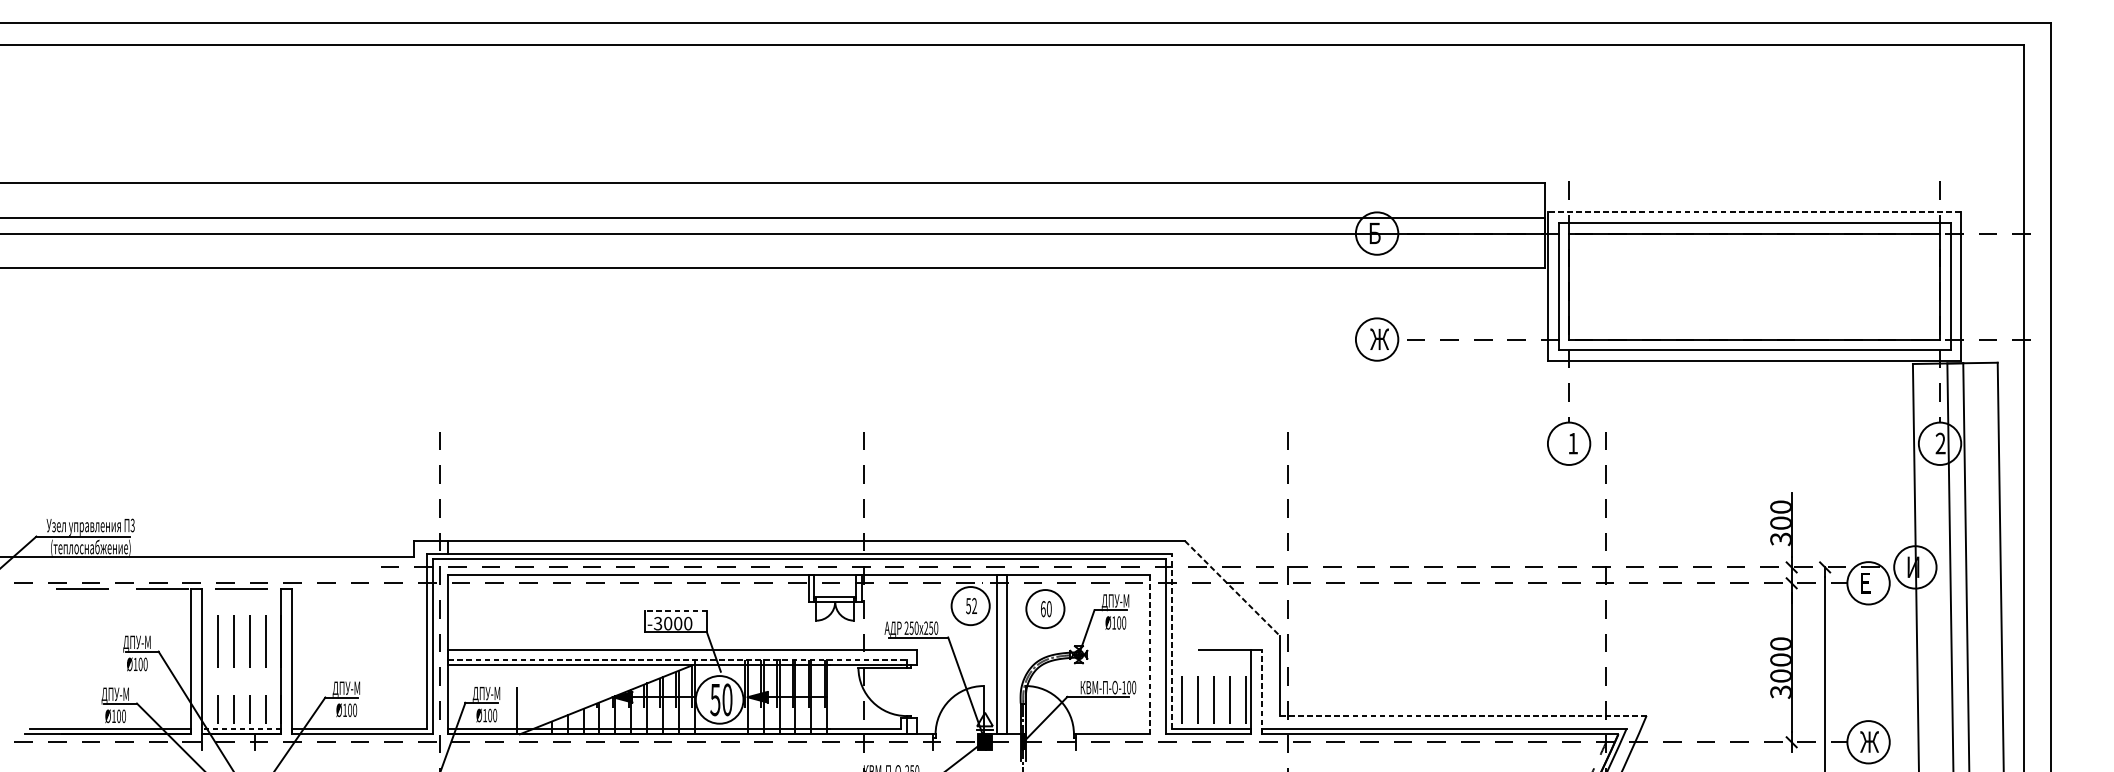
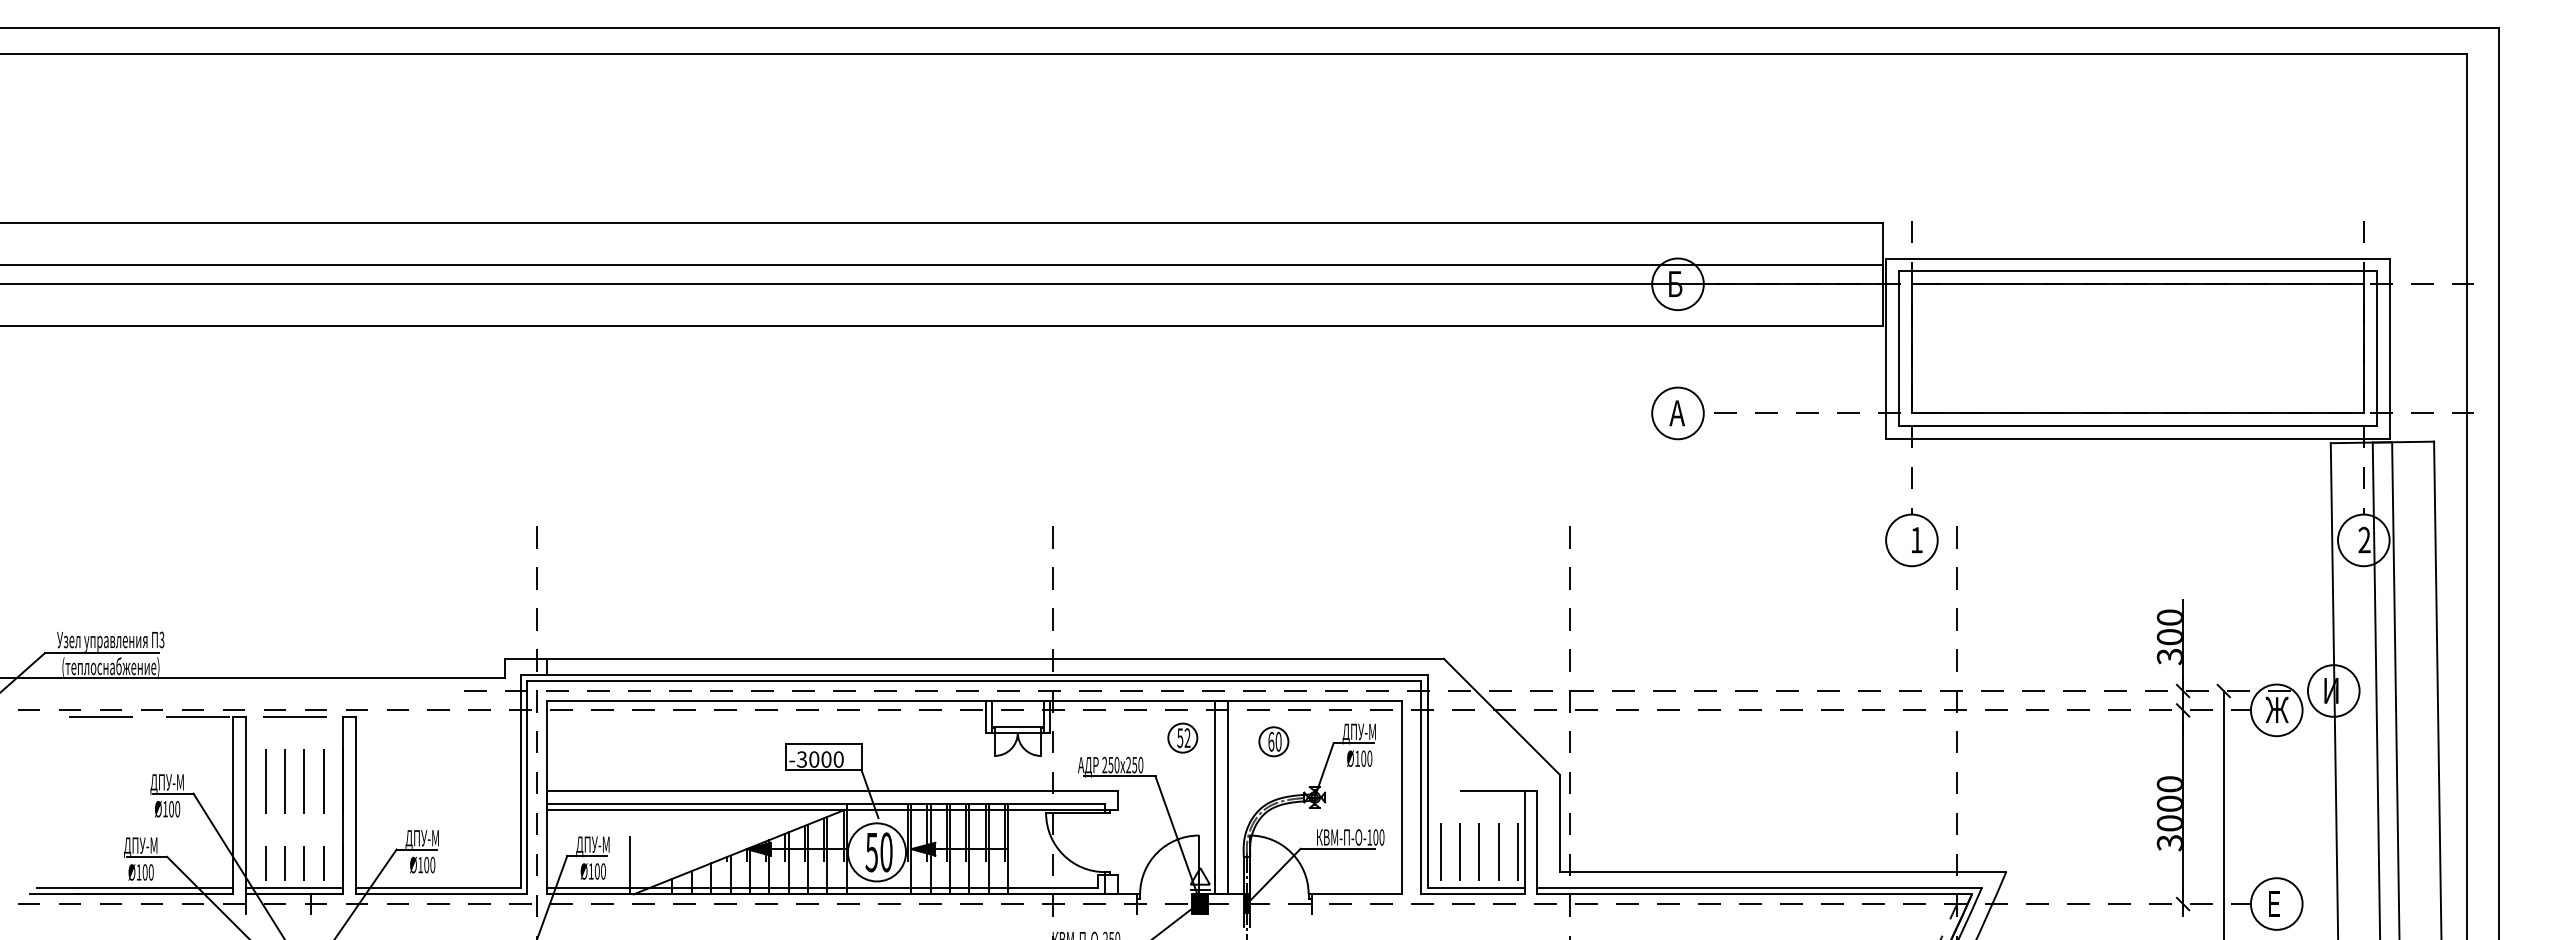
line: (1754, 212) -> (2137, 258), dashed -> solid
text: (1379, 339) -> (1680, 413), Ж -> А
text: (1868, 582) -> (2276, 709), Е -> Ж
line: (1233, 589) -> (1502, 717), dashed -> solid
circle: (970, 605) -> (1182, 737), size x0.62
circle: (1045, 608) -> (1273, 741), size x0.62
line: (676, 611) -> (824, 744), dashed -> solid
line: (1171, 641) -> (1427, 781), dashed -> solid
line: (1150, 654) -> (1401, 797), dashed -> solid
line: (678, 659) -> (826, 803), dashed -> solid
line: (1261, 691) -> (1537, 842), dashed -> solid
line: (1463, 715) -> (1783, 871), dashed -> solid
line: (241, 728) -> (294, 887), dashed -> solid
text: (1869, 741) -> (2277, 903), Ж -> Е

